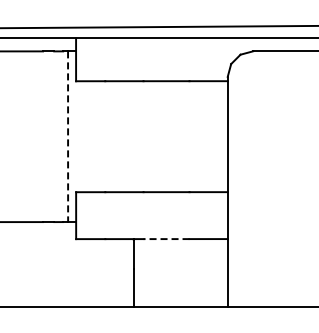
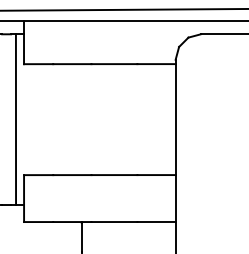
line: (68, 137) -> (16, 120), dashed -> solid
line: (166, 239) -> (114, 222), dashed -> solid

